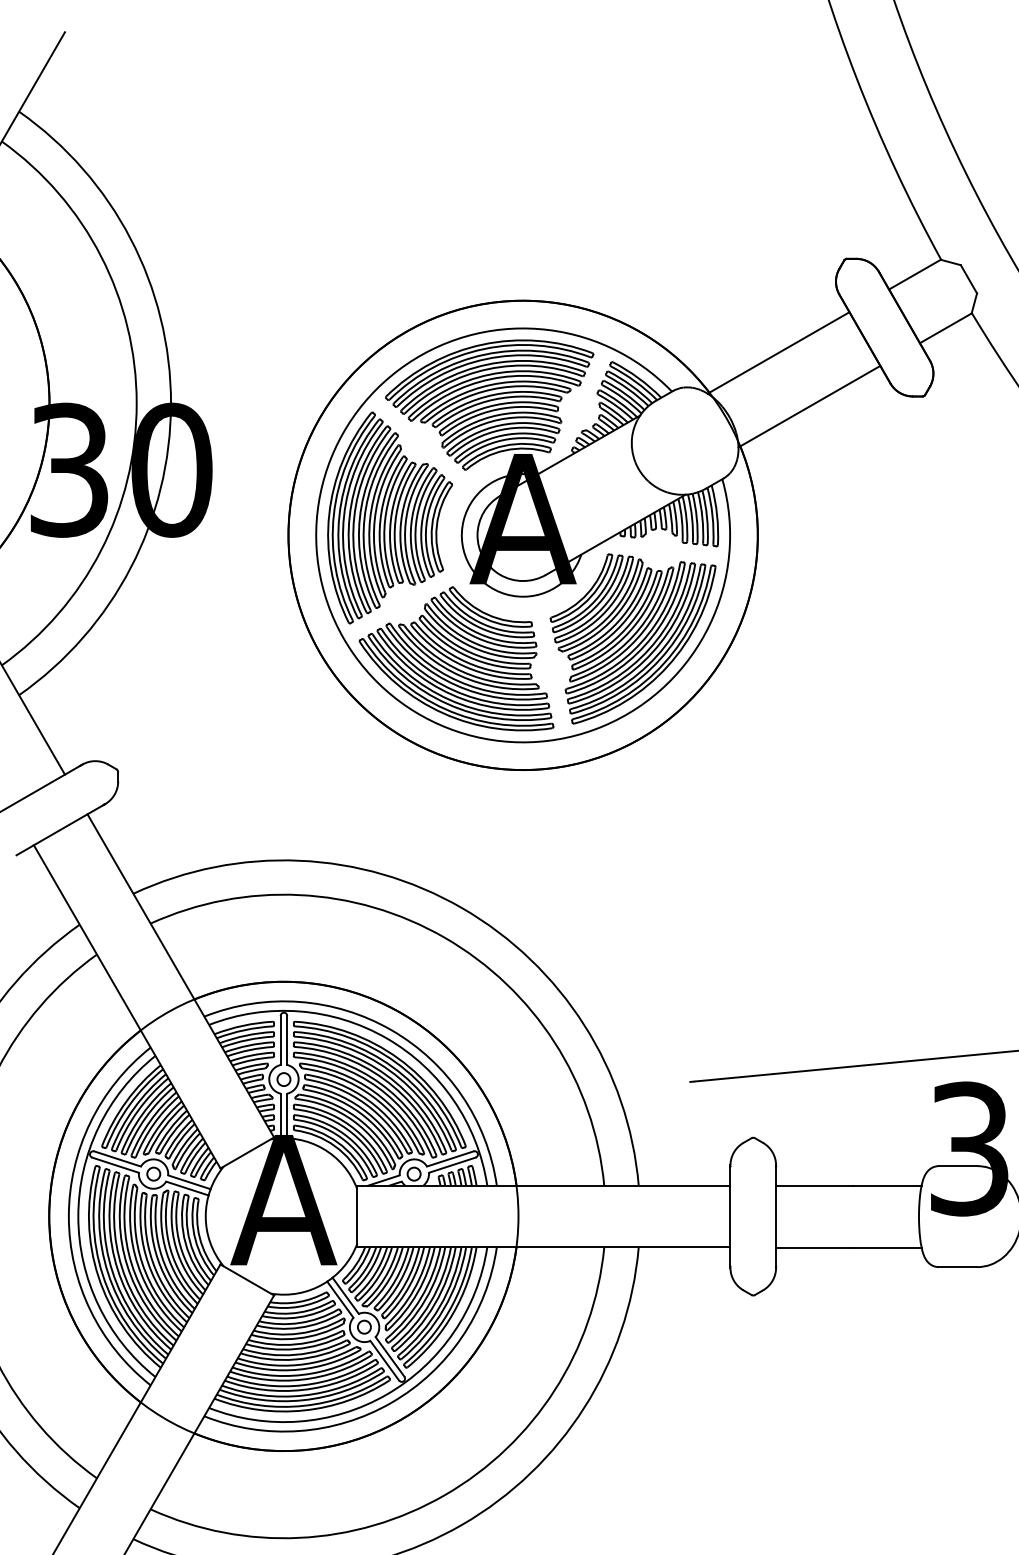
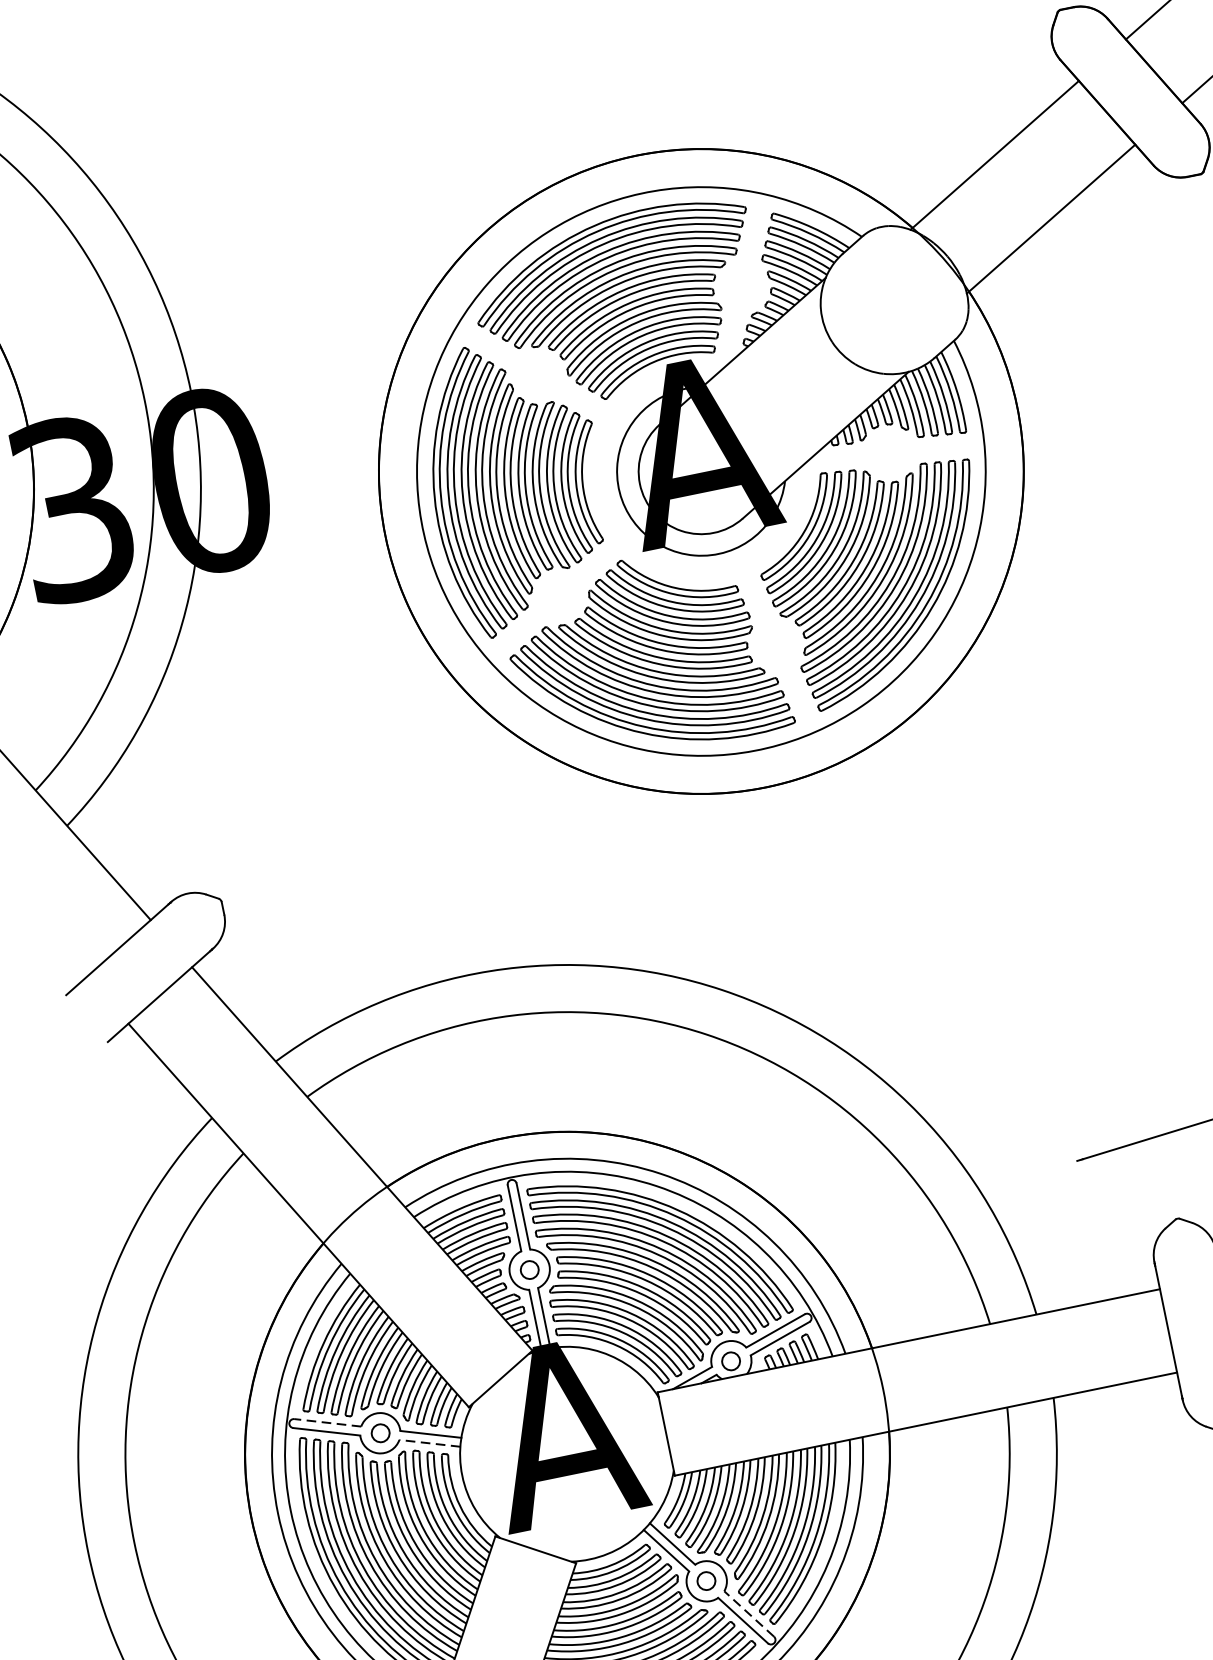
line: (117, 1158) -> (327, 1422), solid -> dashed
line: (186, 1188) -> (428, 1443), solid -> dashed
line: (389, 1356) -> (748, 1613), solid -> dashed

